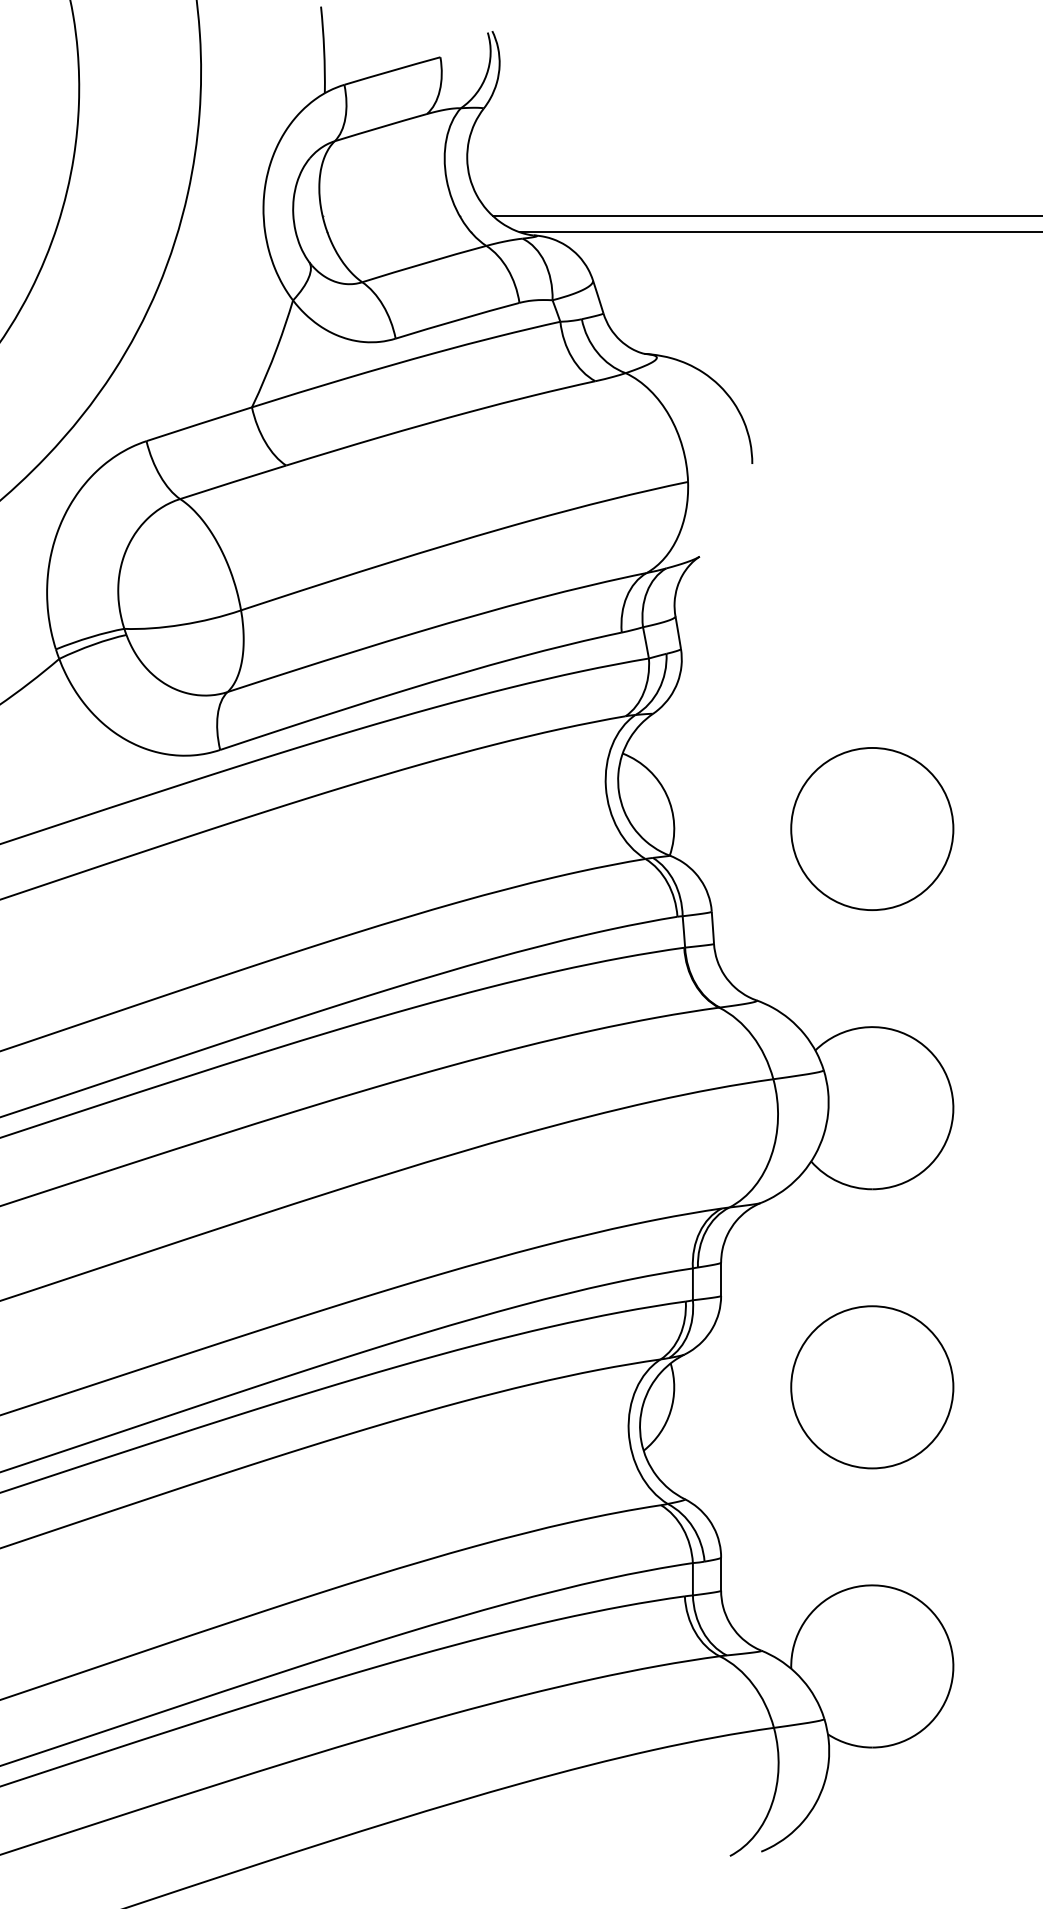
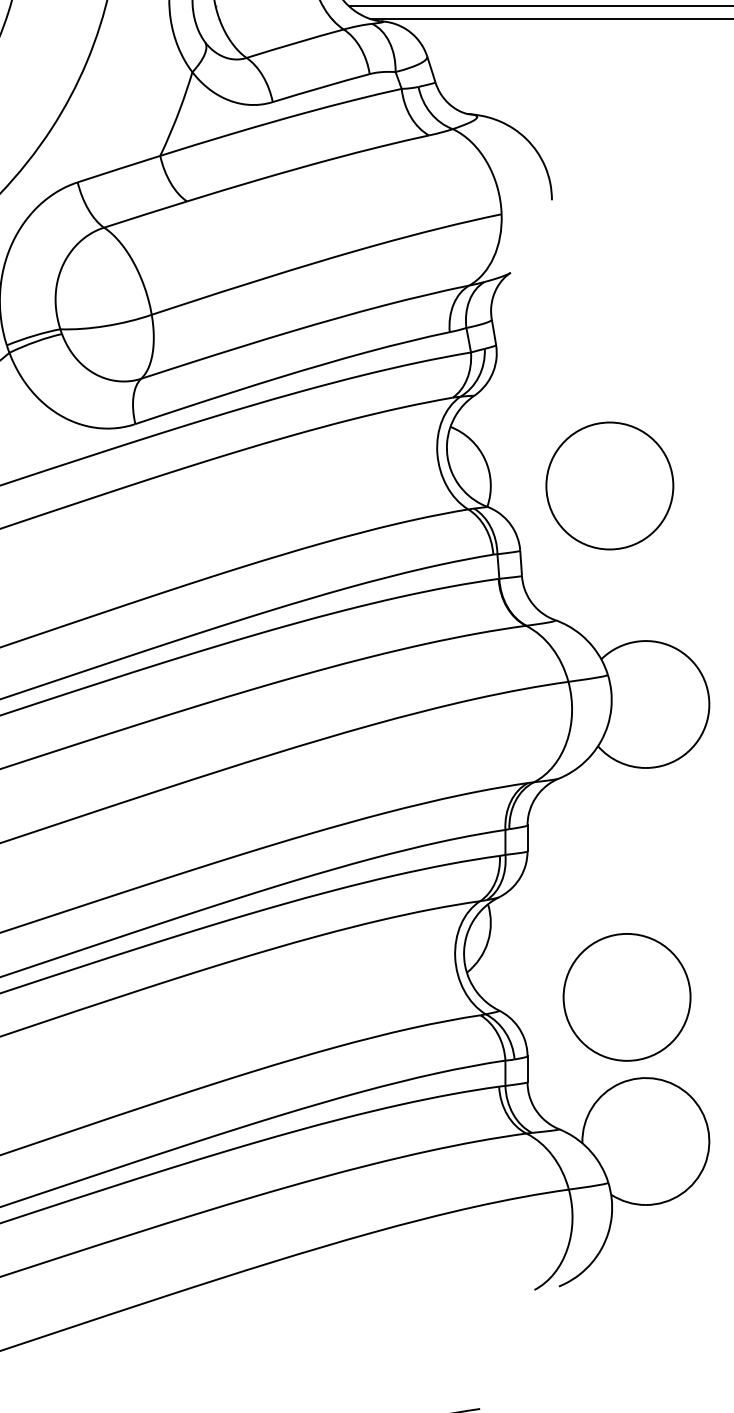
circle: (872, 828) -> (610, 485), moved
circle: (872, 1387) -> (627, 997), moved

